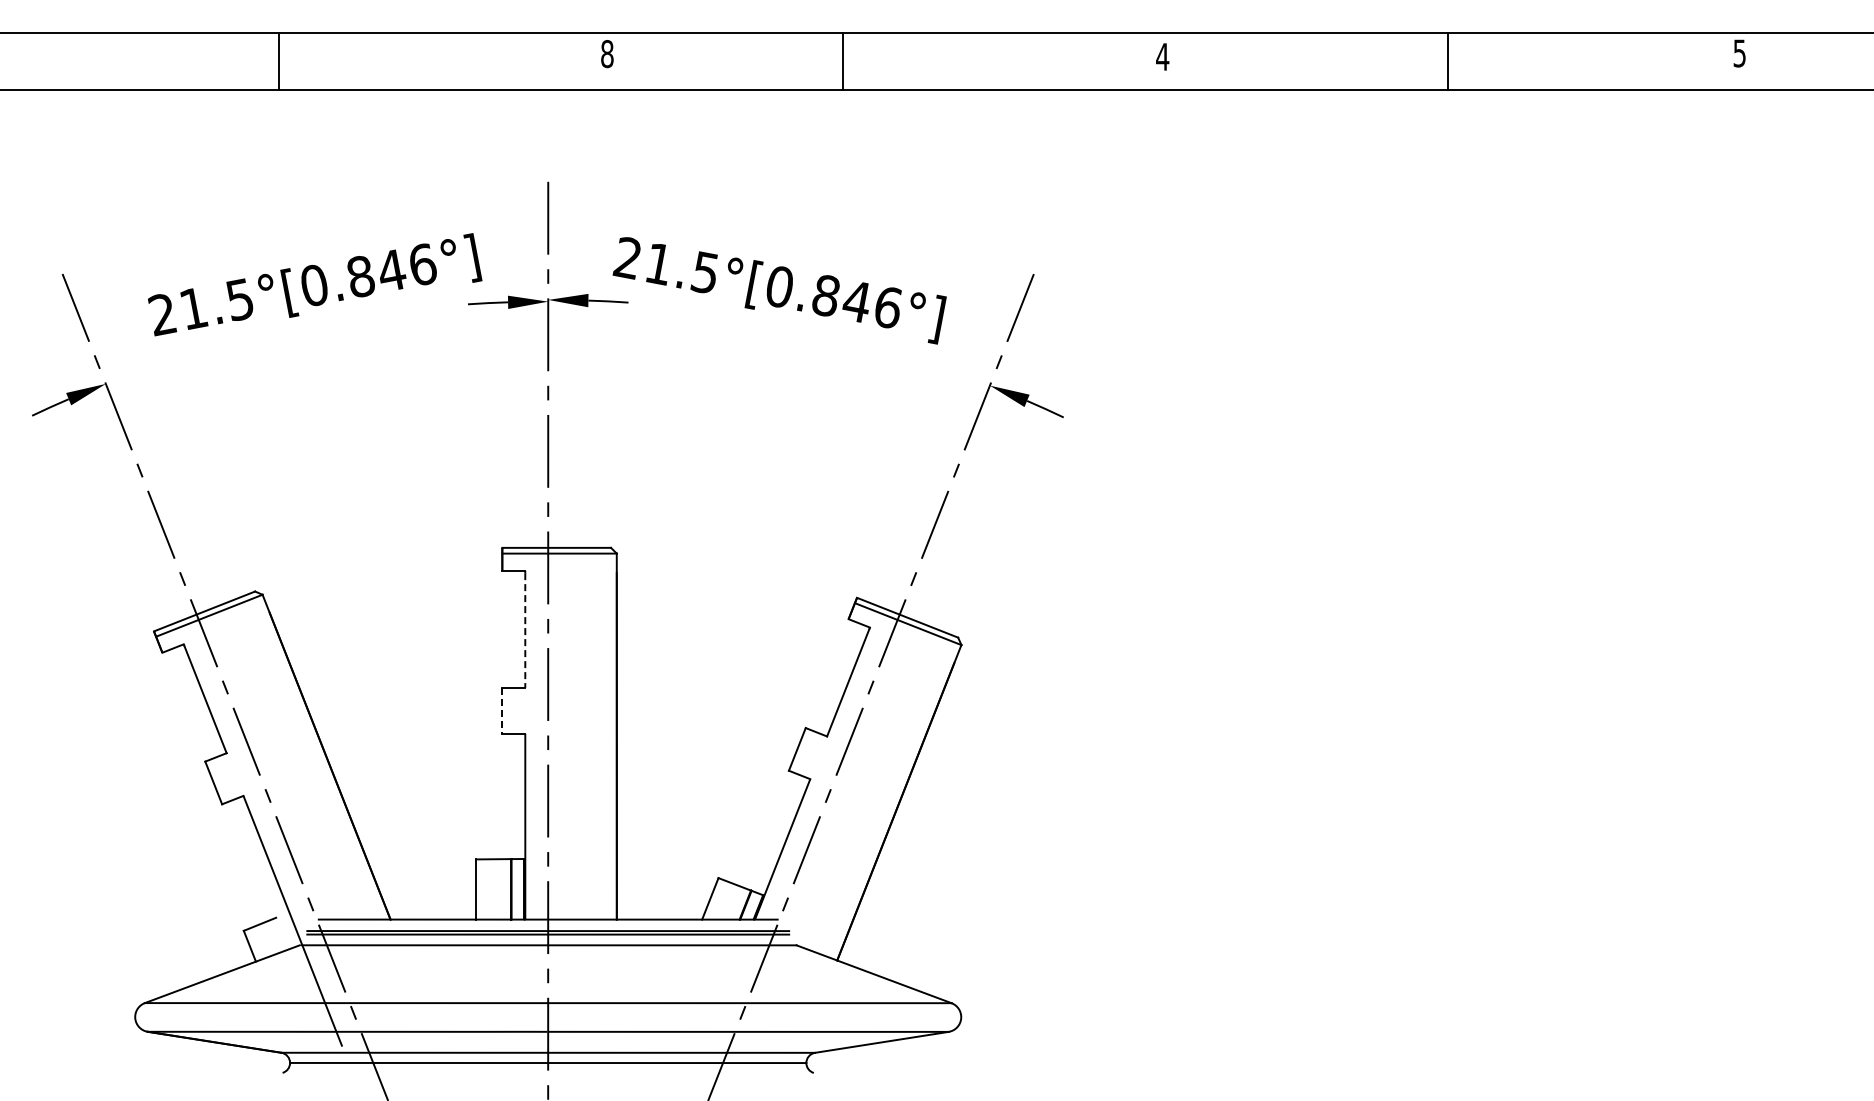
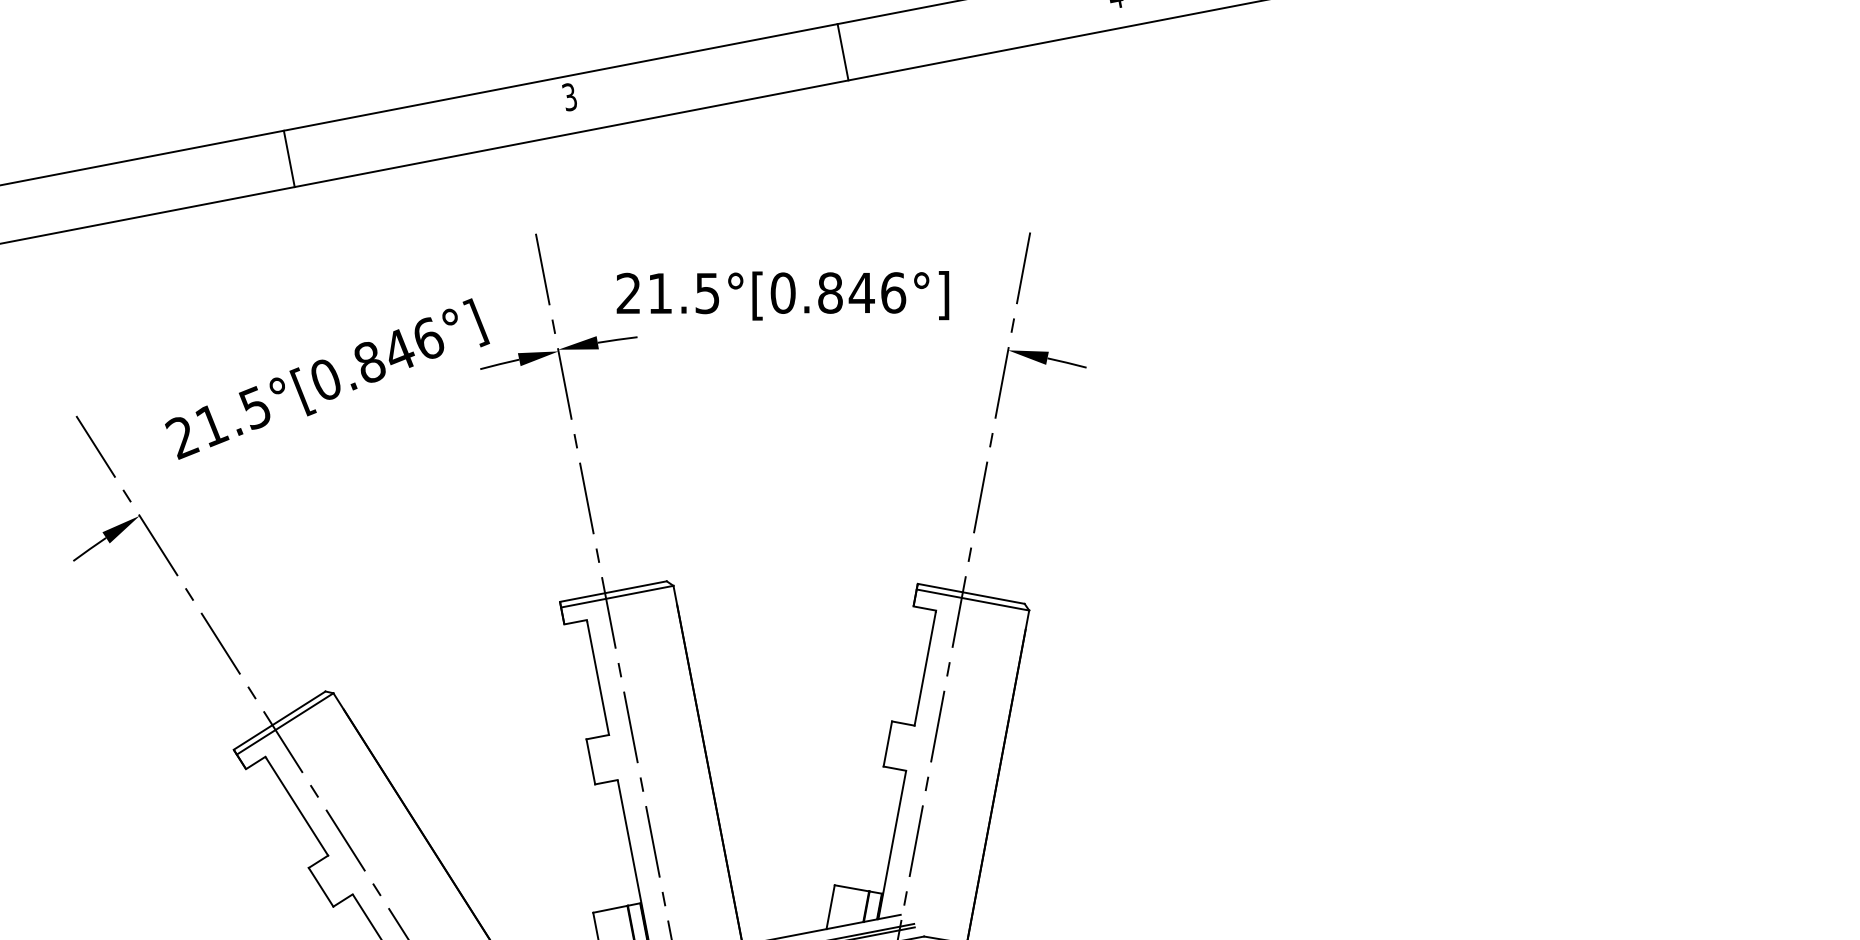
text: (607, 54) -> (570, 97), 8 -> 3
line: (279, 61) -> (289, 158), moved
line: (843, 61) -> (843, 52), moved
line: (525, 630) -> (598, 678), dashed -> solid
line: (502, 710) -> (590, 761), dashed -> solid

